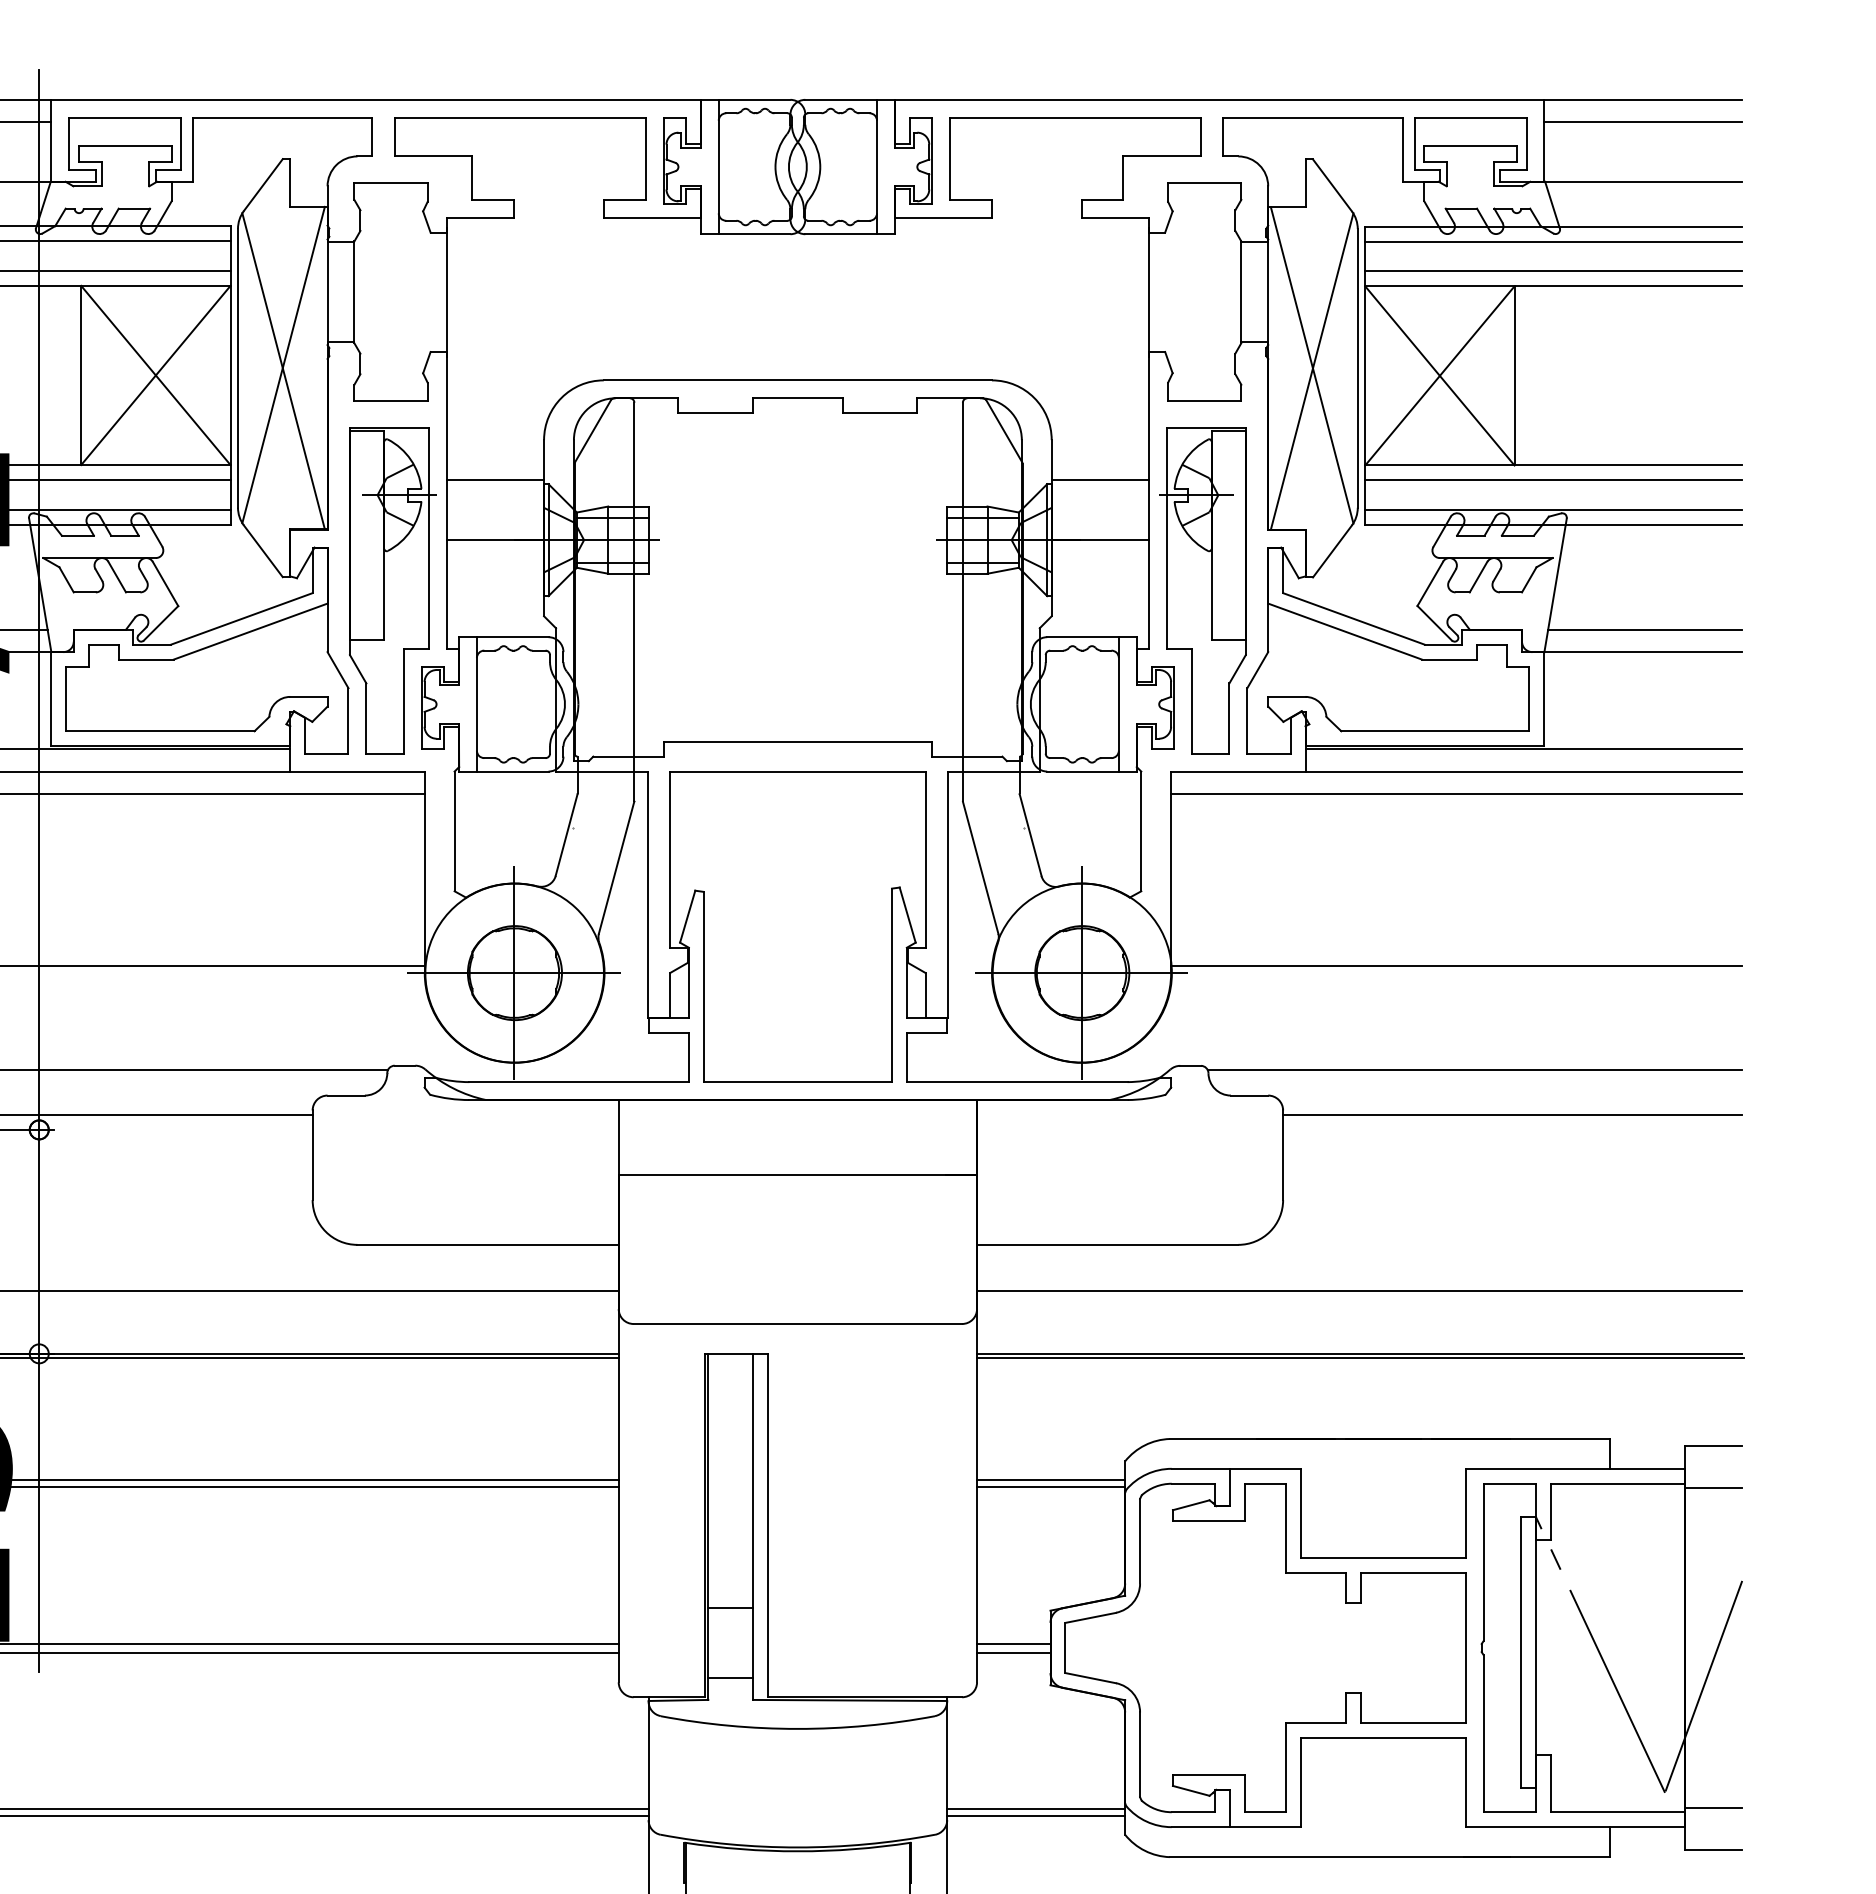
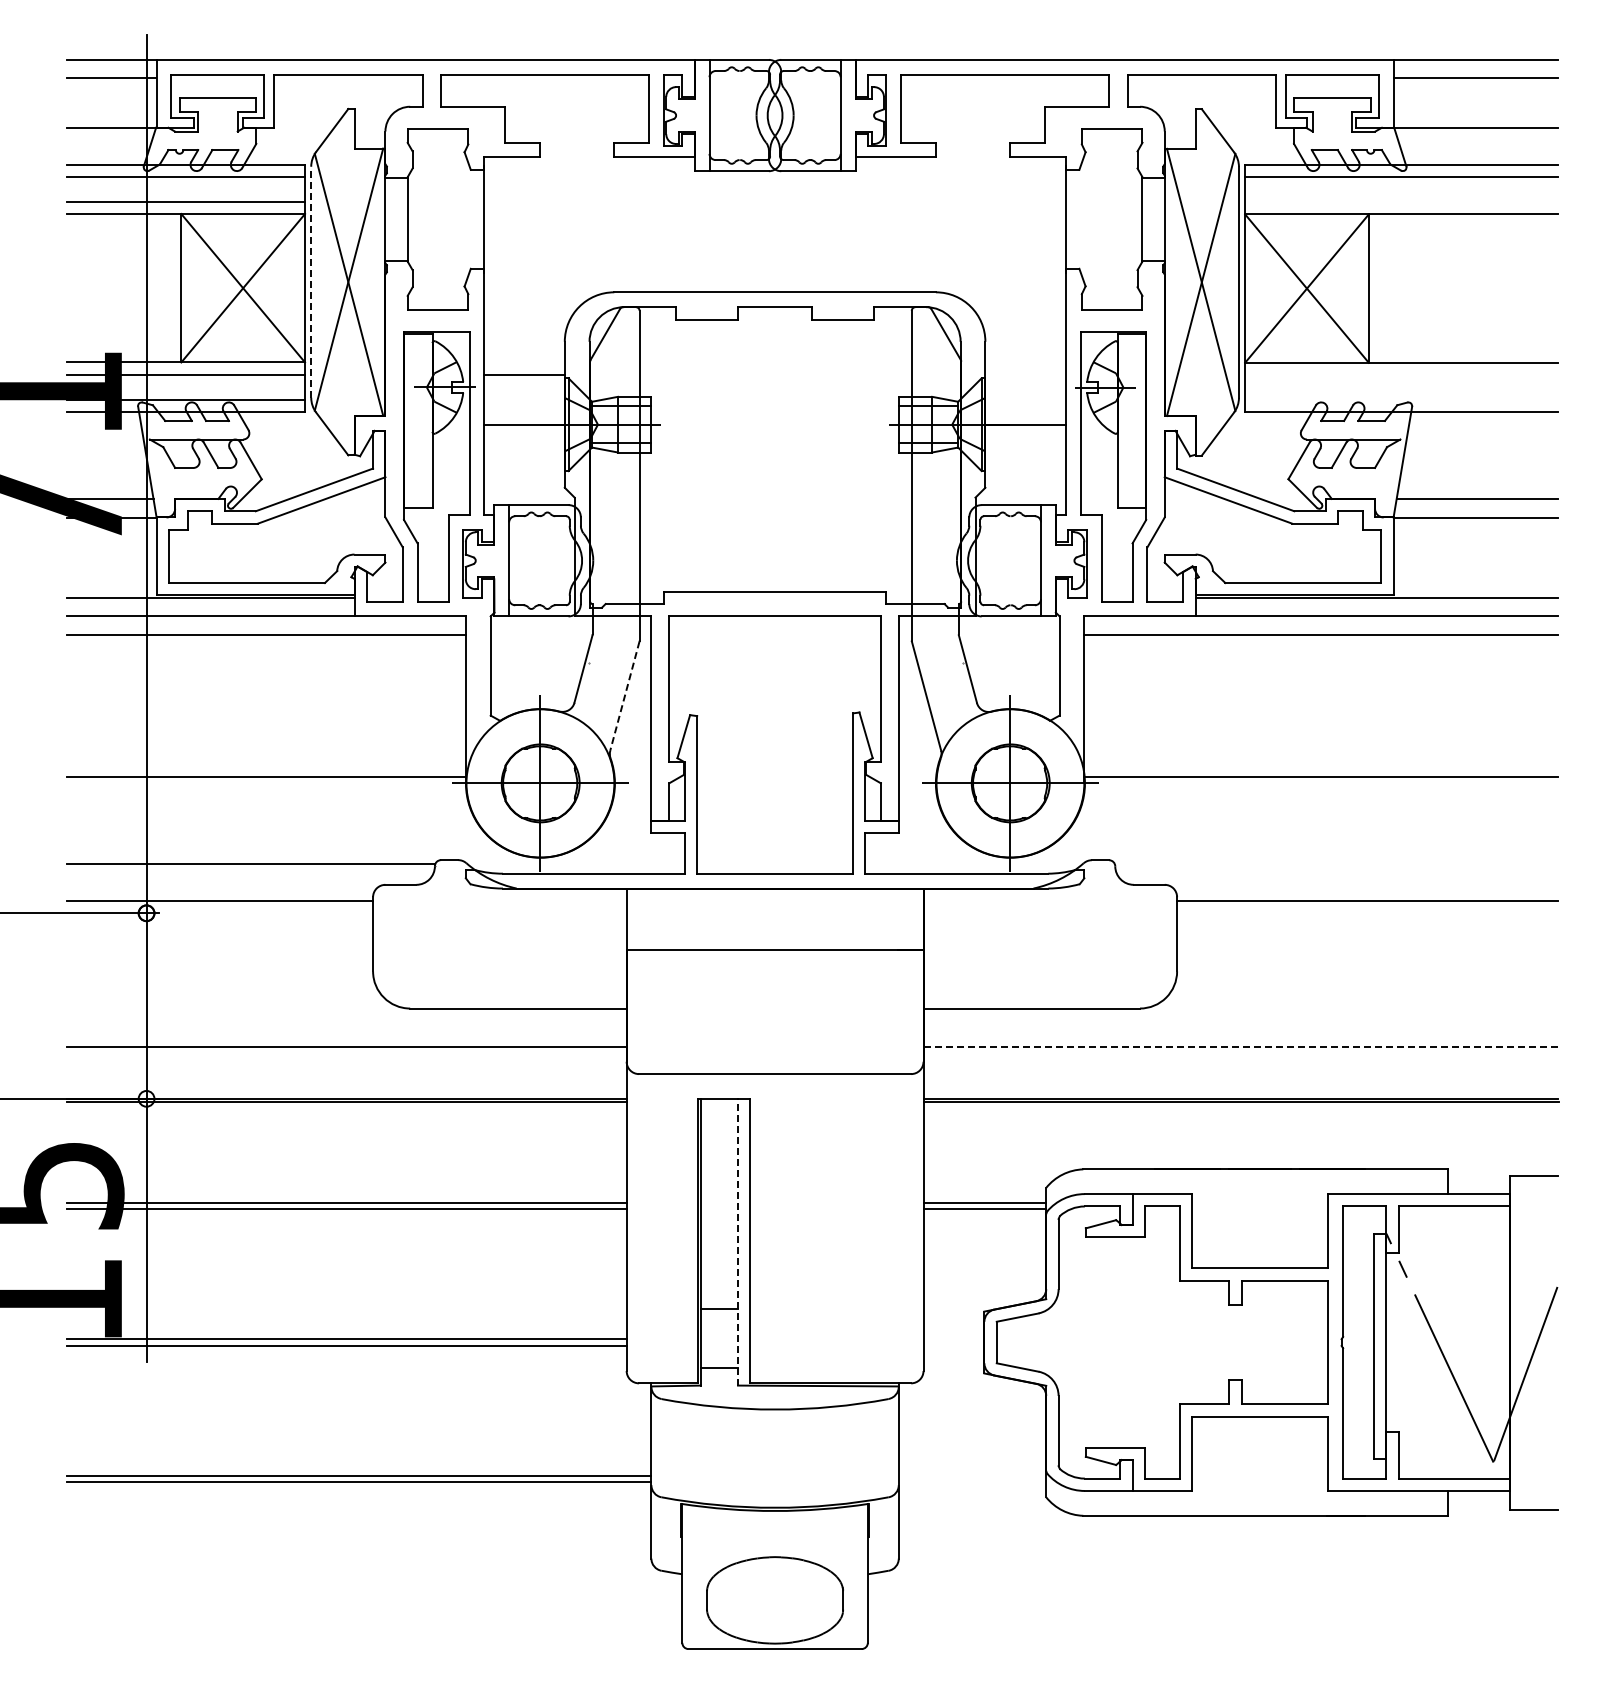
line: (1553, 271) -> (1401, 202), removed
line: (238, 367) -> (311, 281), solid -> dashed
line: (1100, 480) -> (1025, 375), removed
line: (1553, 480) -> (1401, 375), removed
line: (1553, 509) -> (1401, 399), removed
line: (616, 868) -> (624, 696), solid -> dashed
line: (1474, 1069) -> (1335, 863), removed
line: (1359, 1290) -> (1240, 1046), solid -> dashed
line: (1713, 1488) -> (1533, 1210), removed
line: (752, 1526) -> (737, 1241), solid -> dashed
line: (1013, 1643) -> (953, 1338), removed
line: (1013, 1652) -> (953, 1346), removed
line: (1713, 1807) -> (1533, 1474), removed
line: (1036, 1808) -> (972, 1475), removed
line: (1036, 1815) -> (972, 1481), removed

